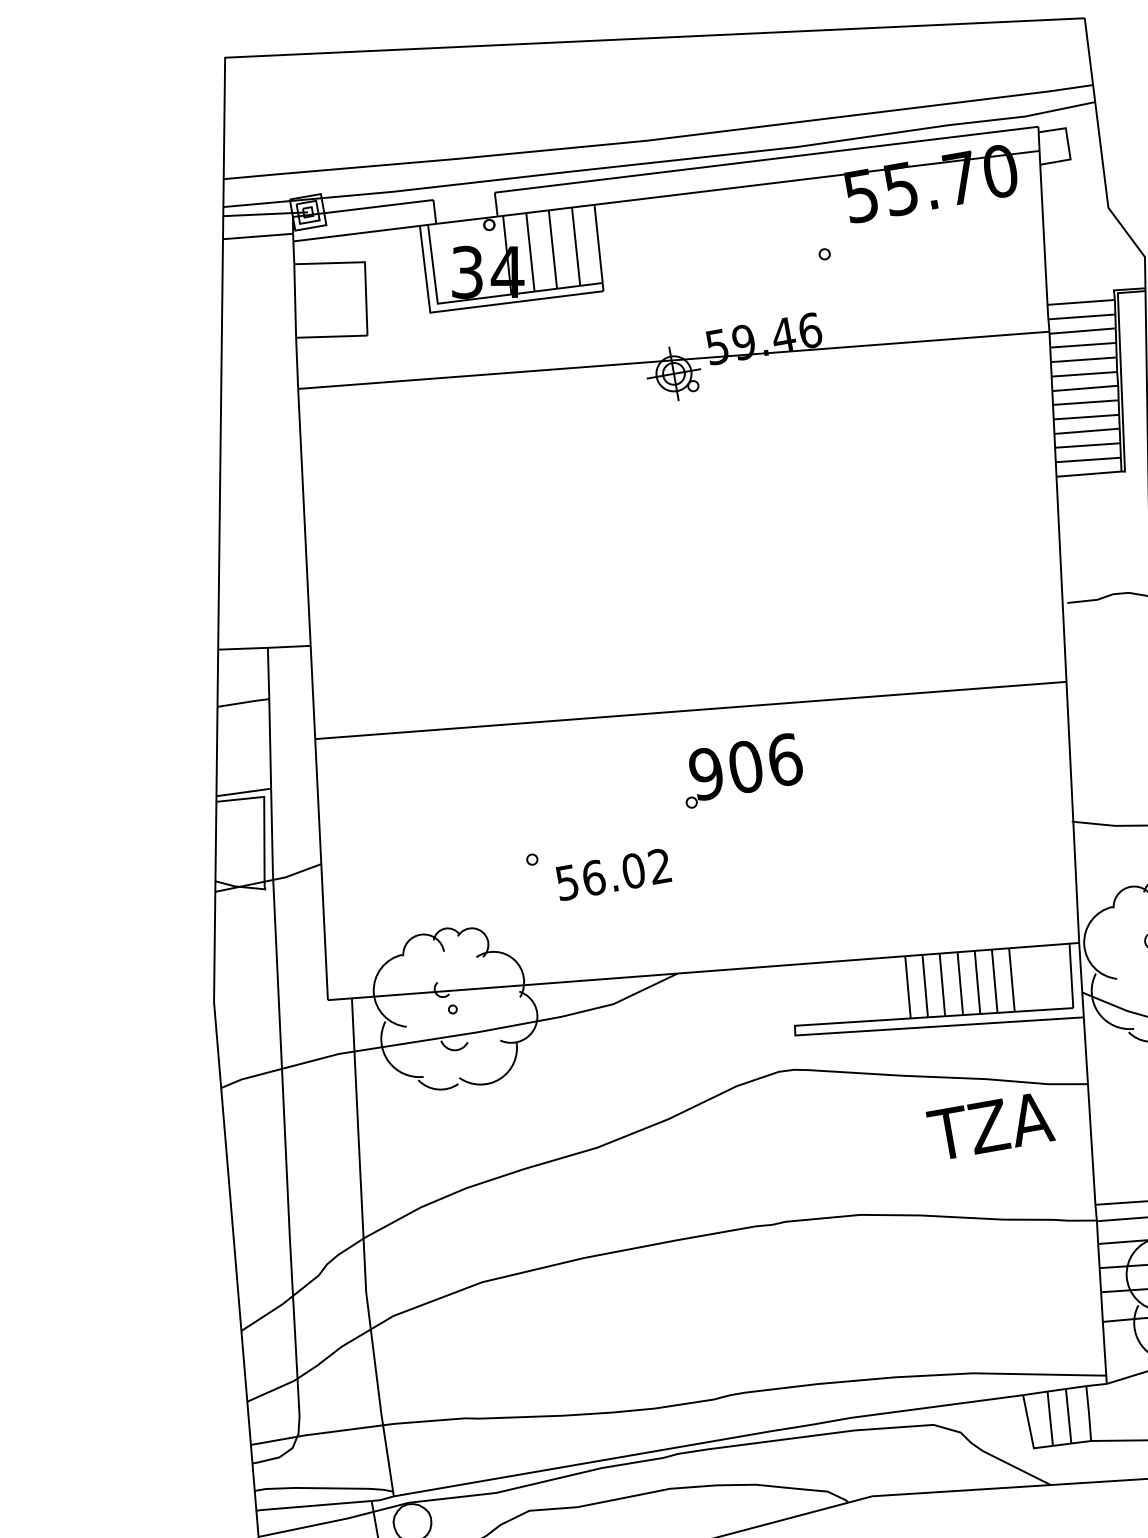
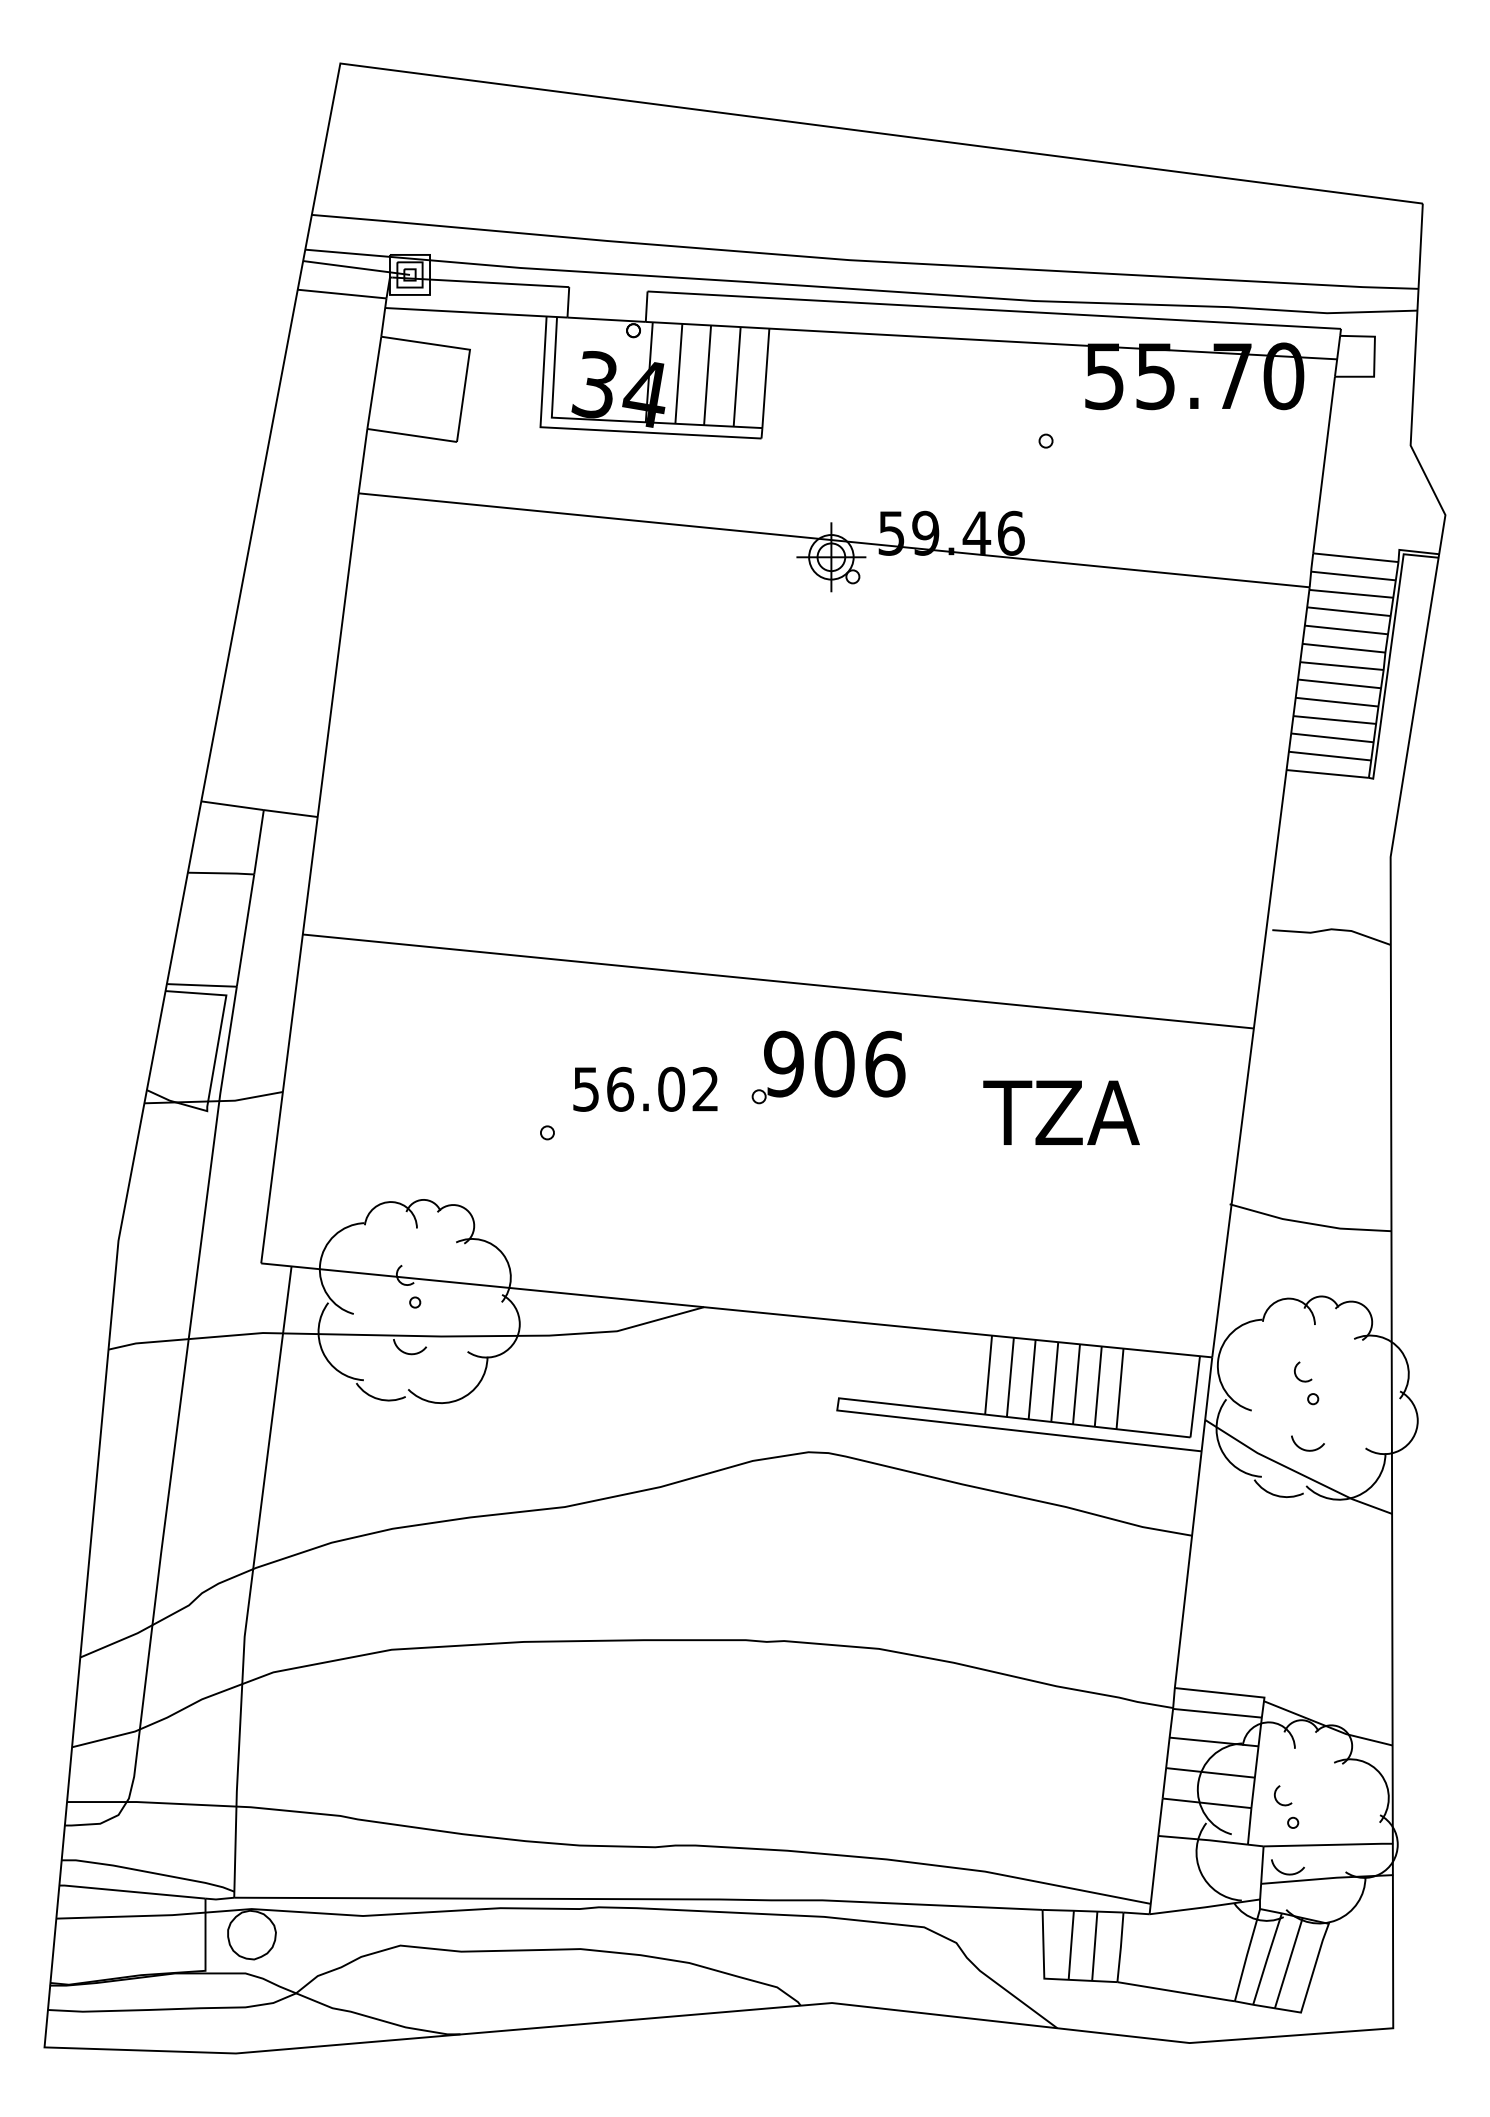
text: (613, 873) -> (645, 1088), moved
text: (990, 1125) -> (1061, 1112), moved

